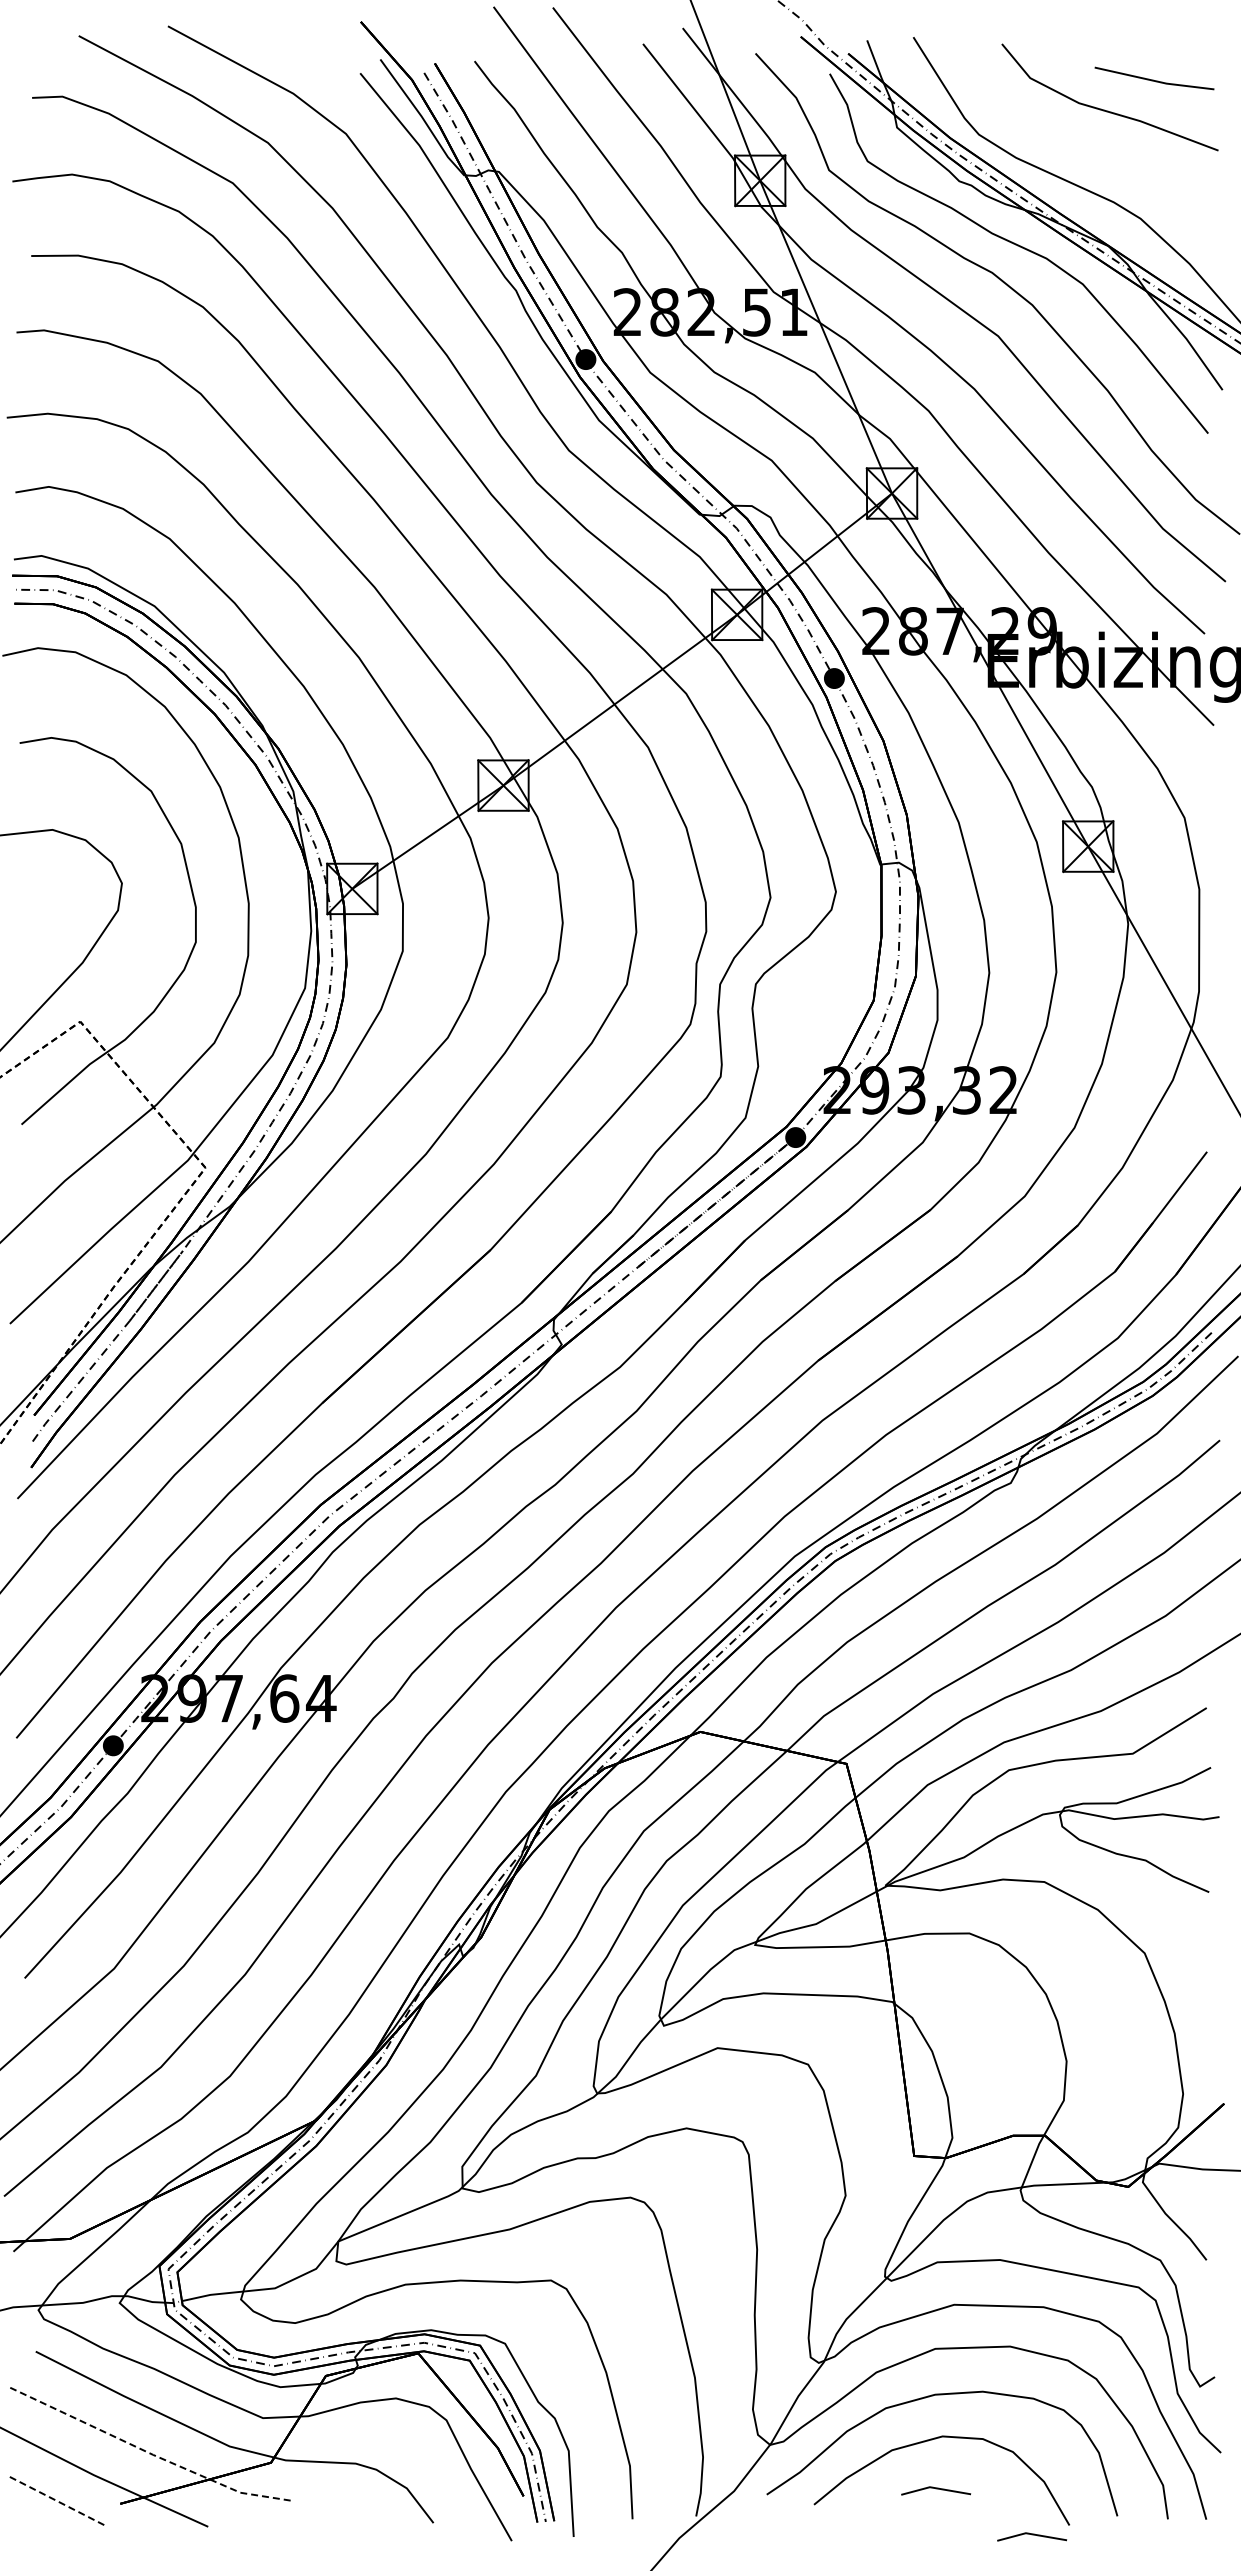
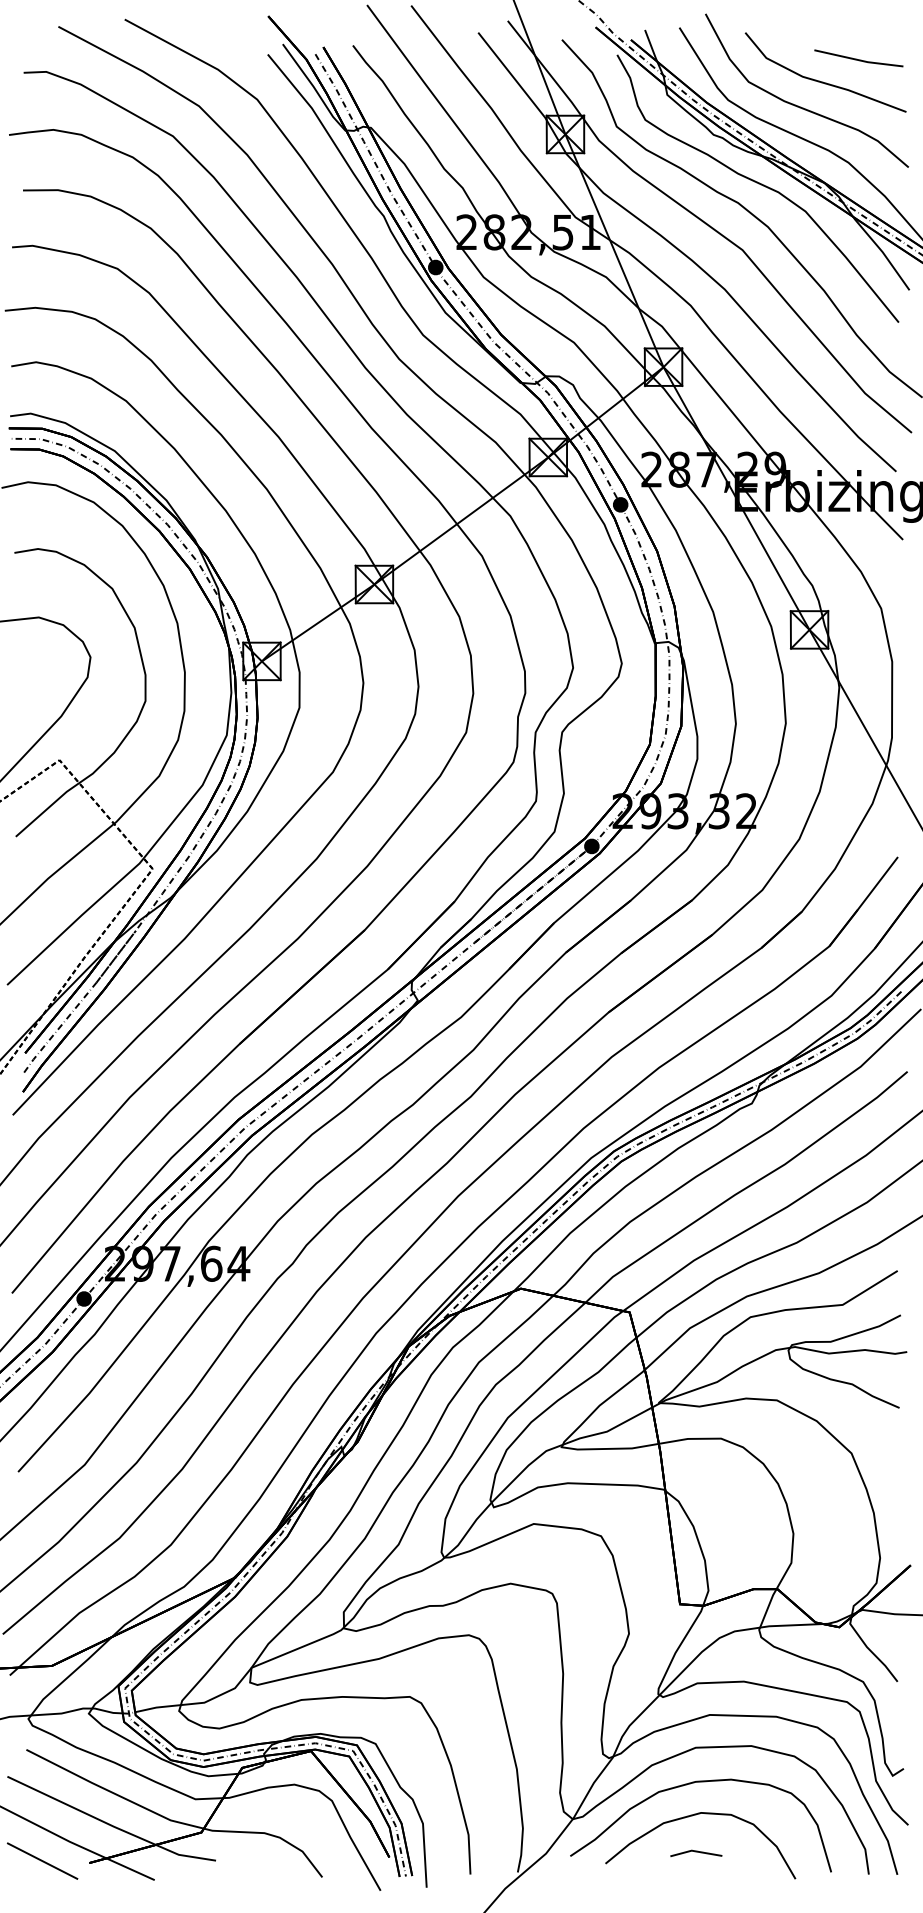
curve: (1076, 143) -> (800, 106), added
line: (148, 2452) -> (110, 1824), dashed -> solid
line: (57, 2501) -> (42, 1861), dashed -> solid
line: (1032, 2535) -> (768, 1886), removed

